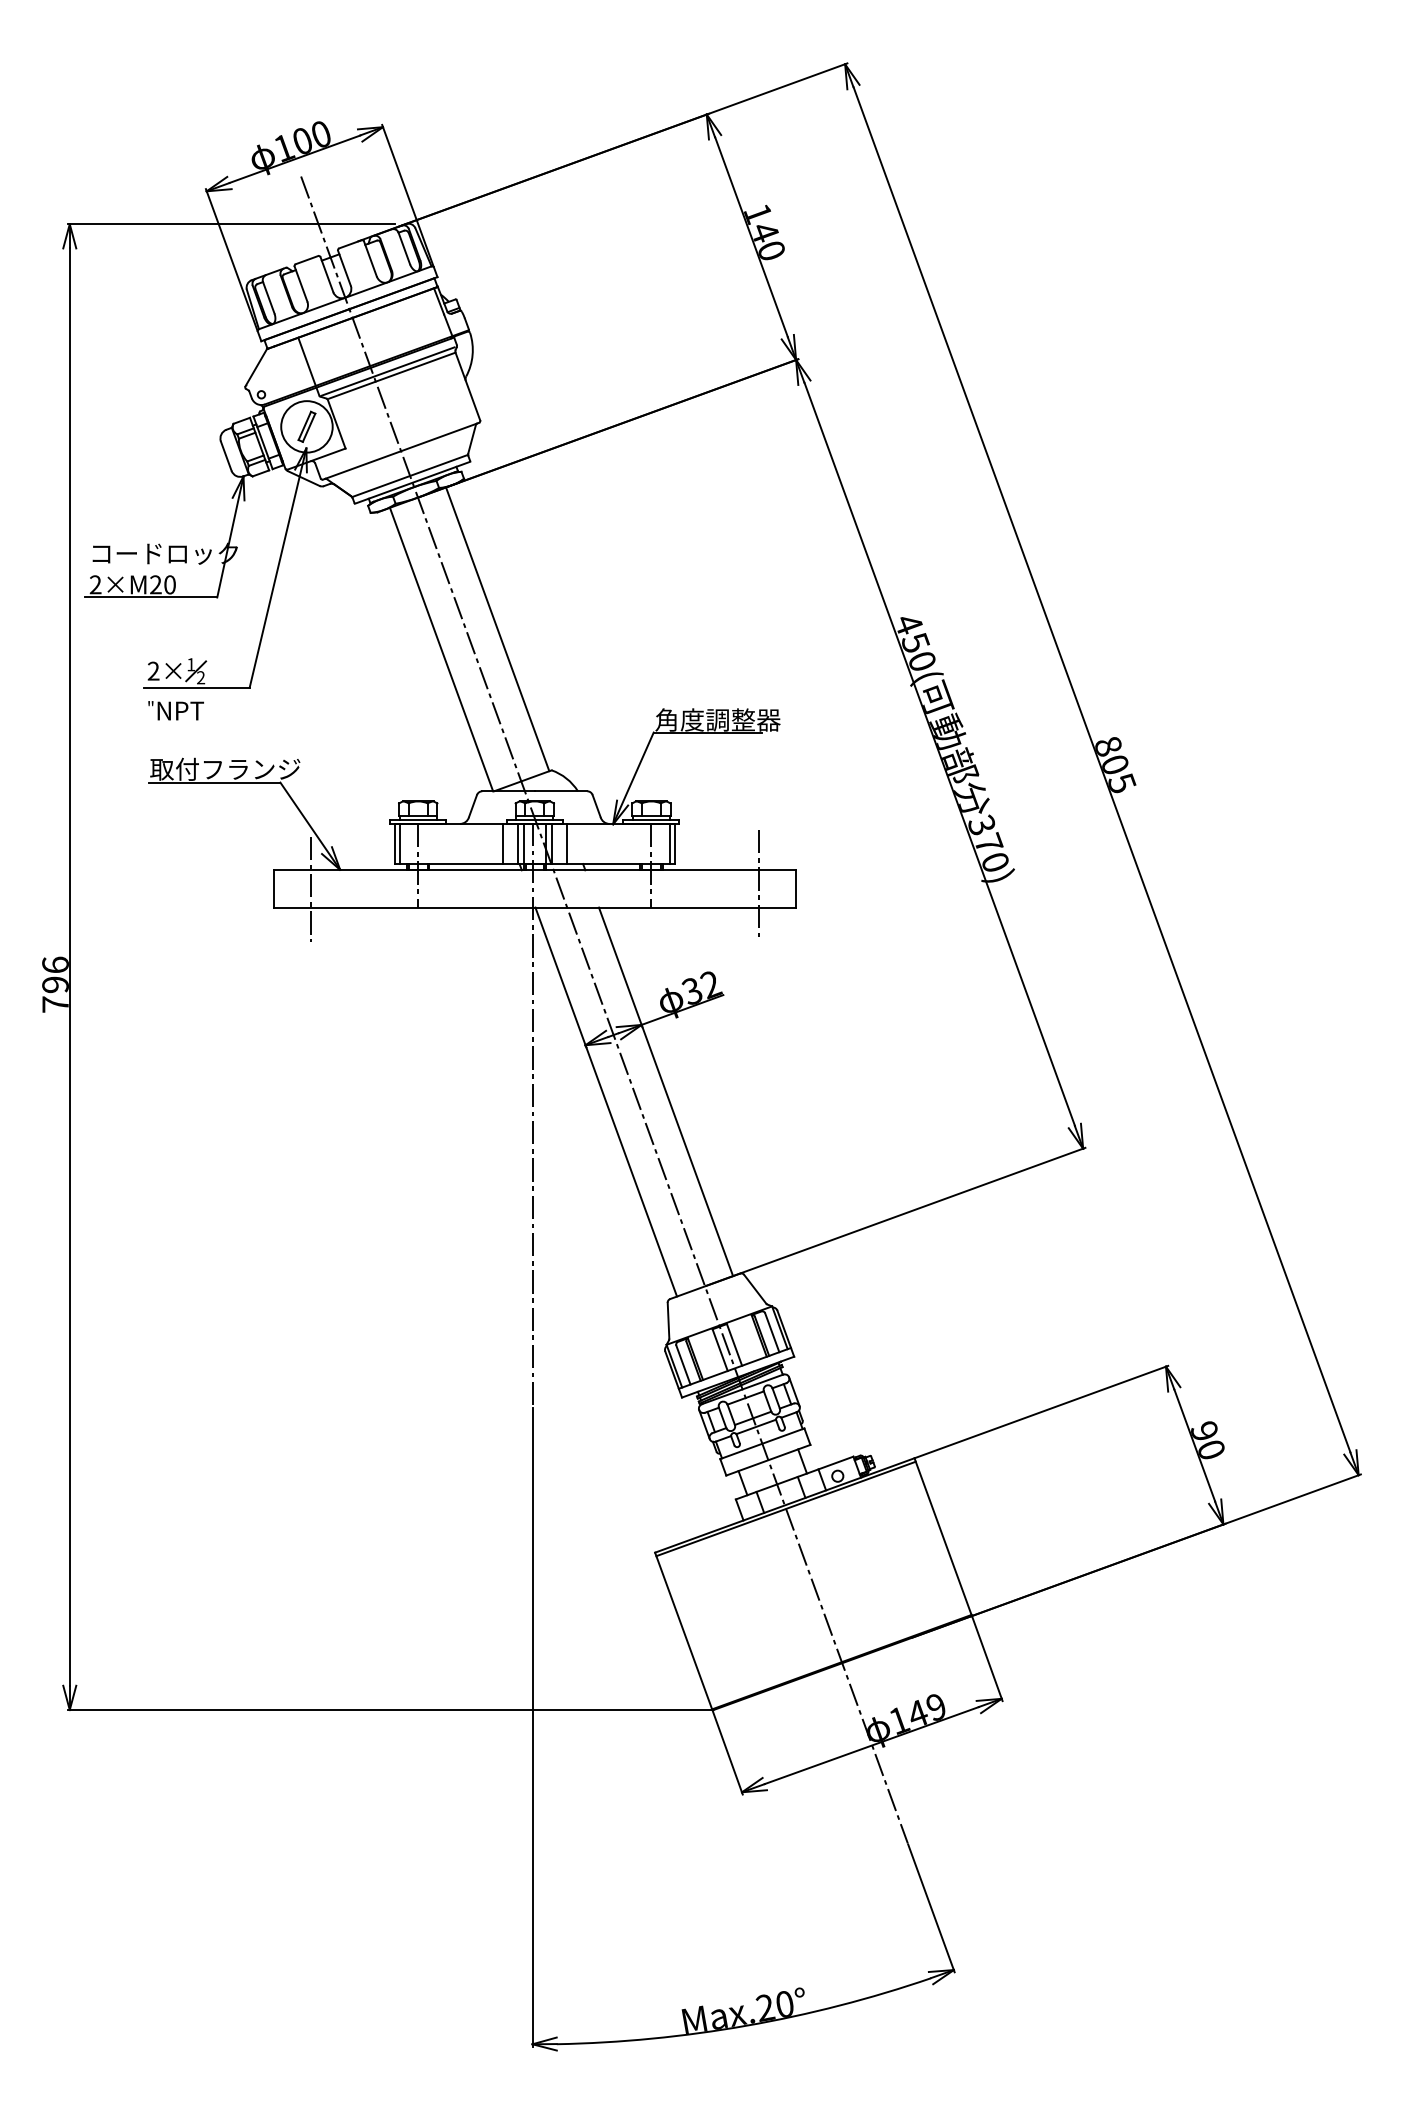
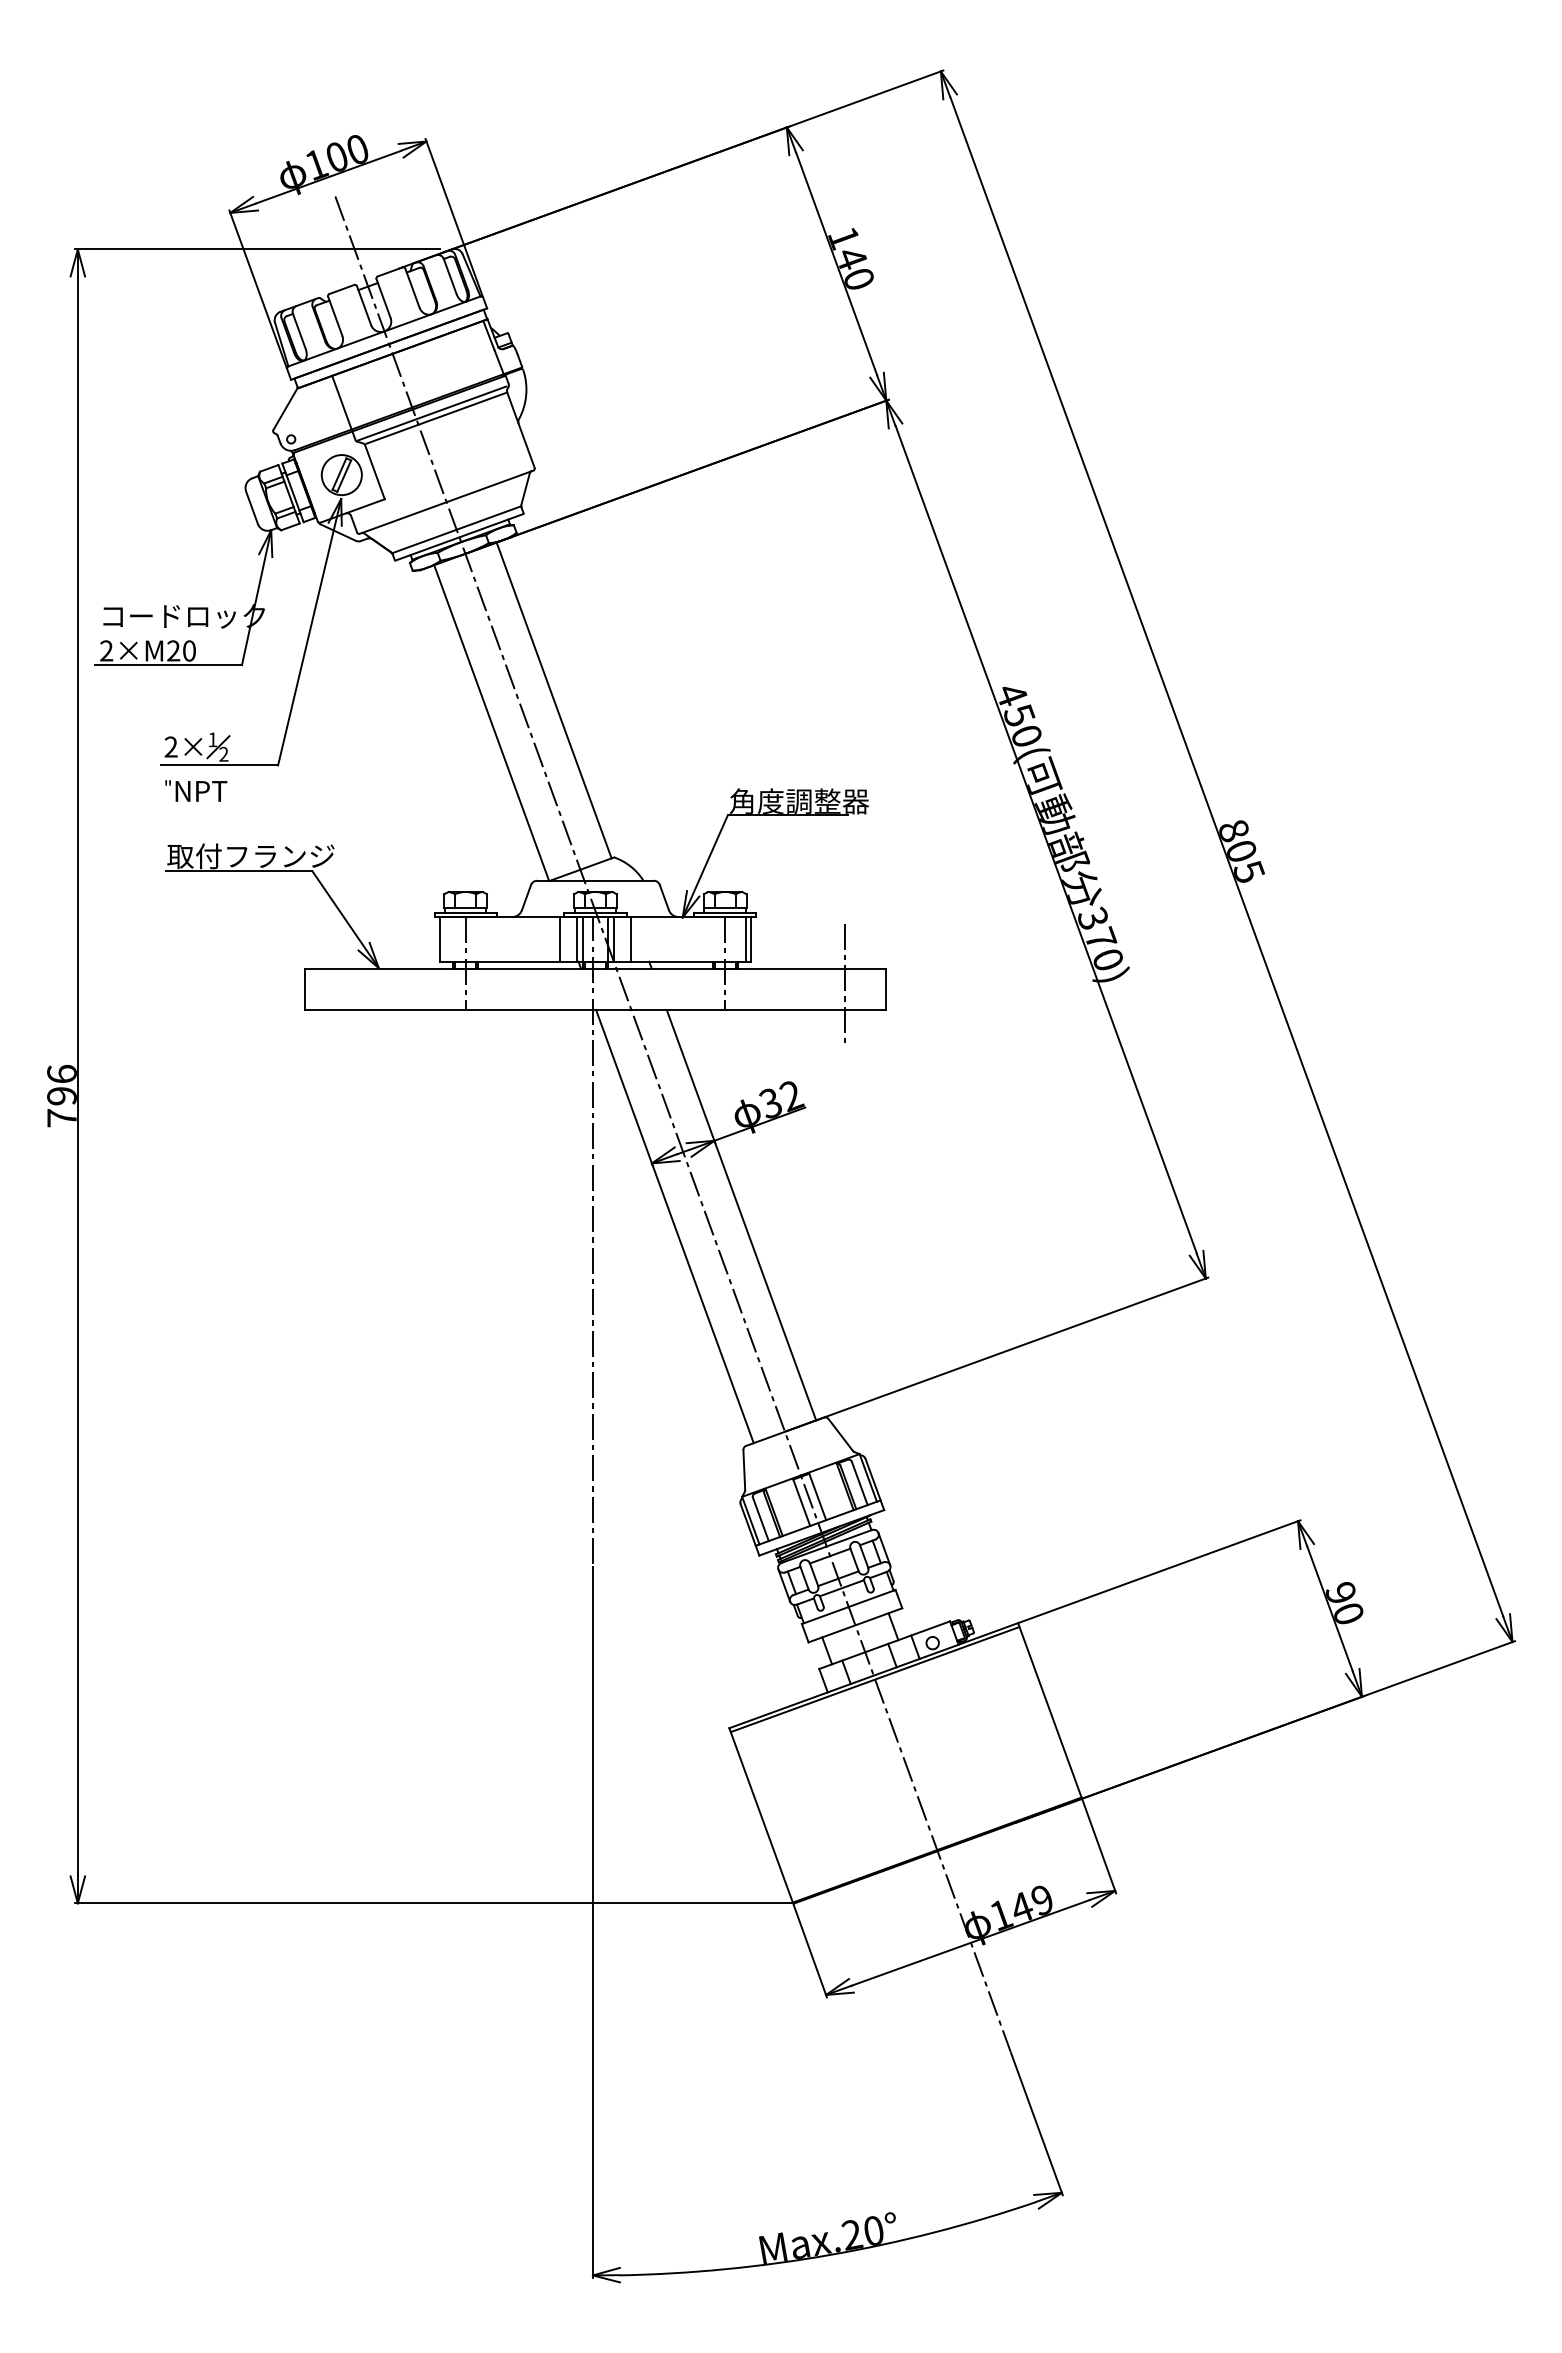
circle: (306, 426) -> (341, 474), size x0.7
line: (400, 844) -> (445, 939), removed
line: (311, 888) -> (346, 989), removed

